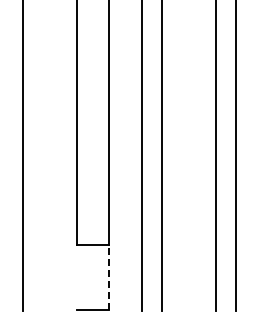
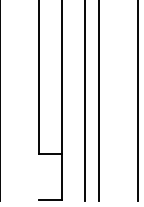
line: (109, 276) -> (61, 176), dashed -> solid

